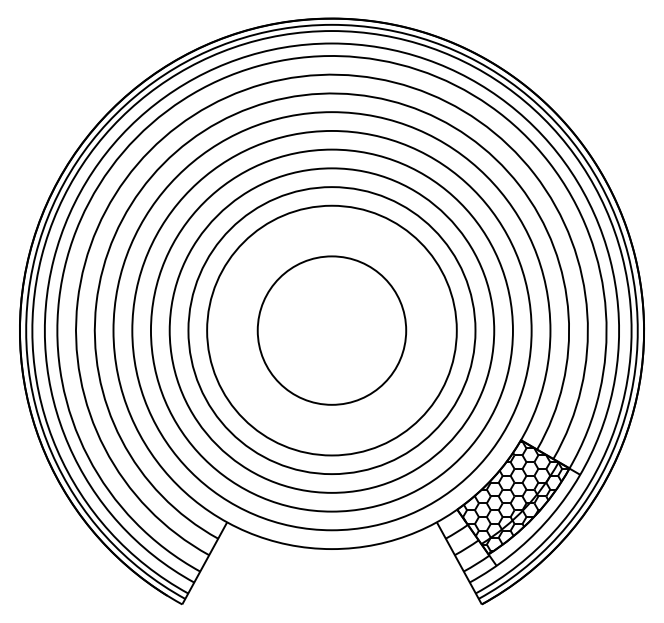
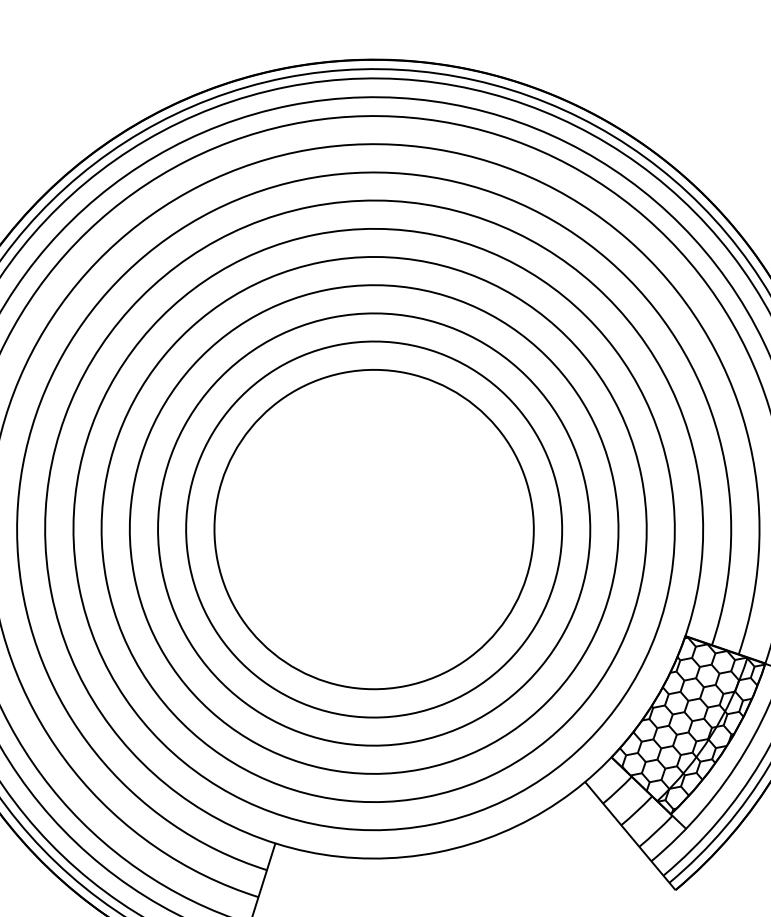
circle: (331, 330) -> (373, 529), size x1.43

